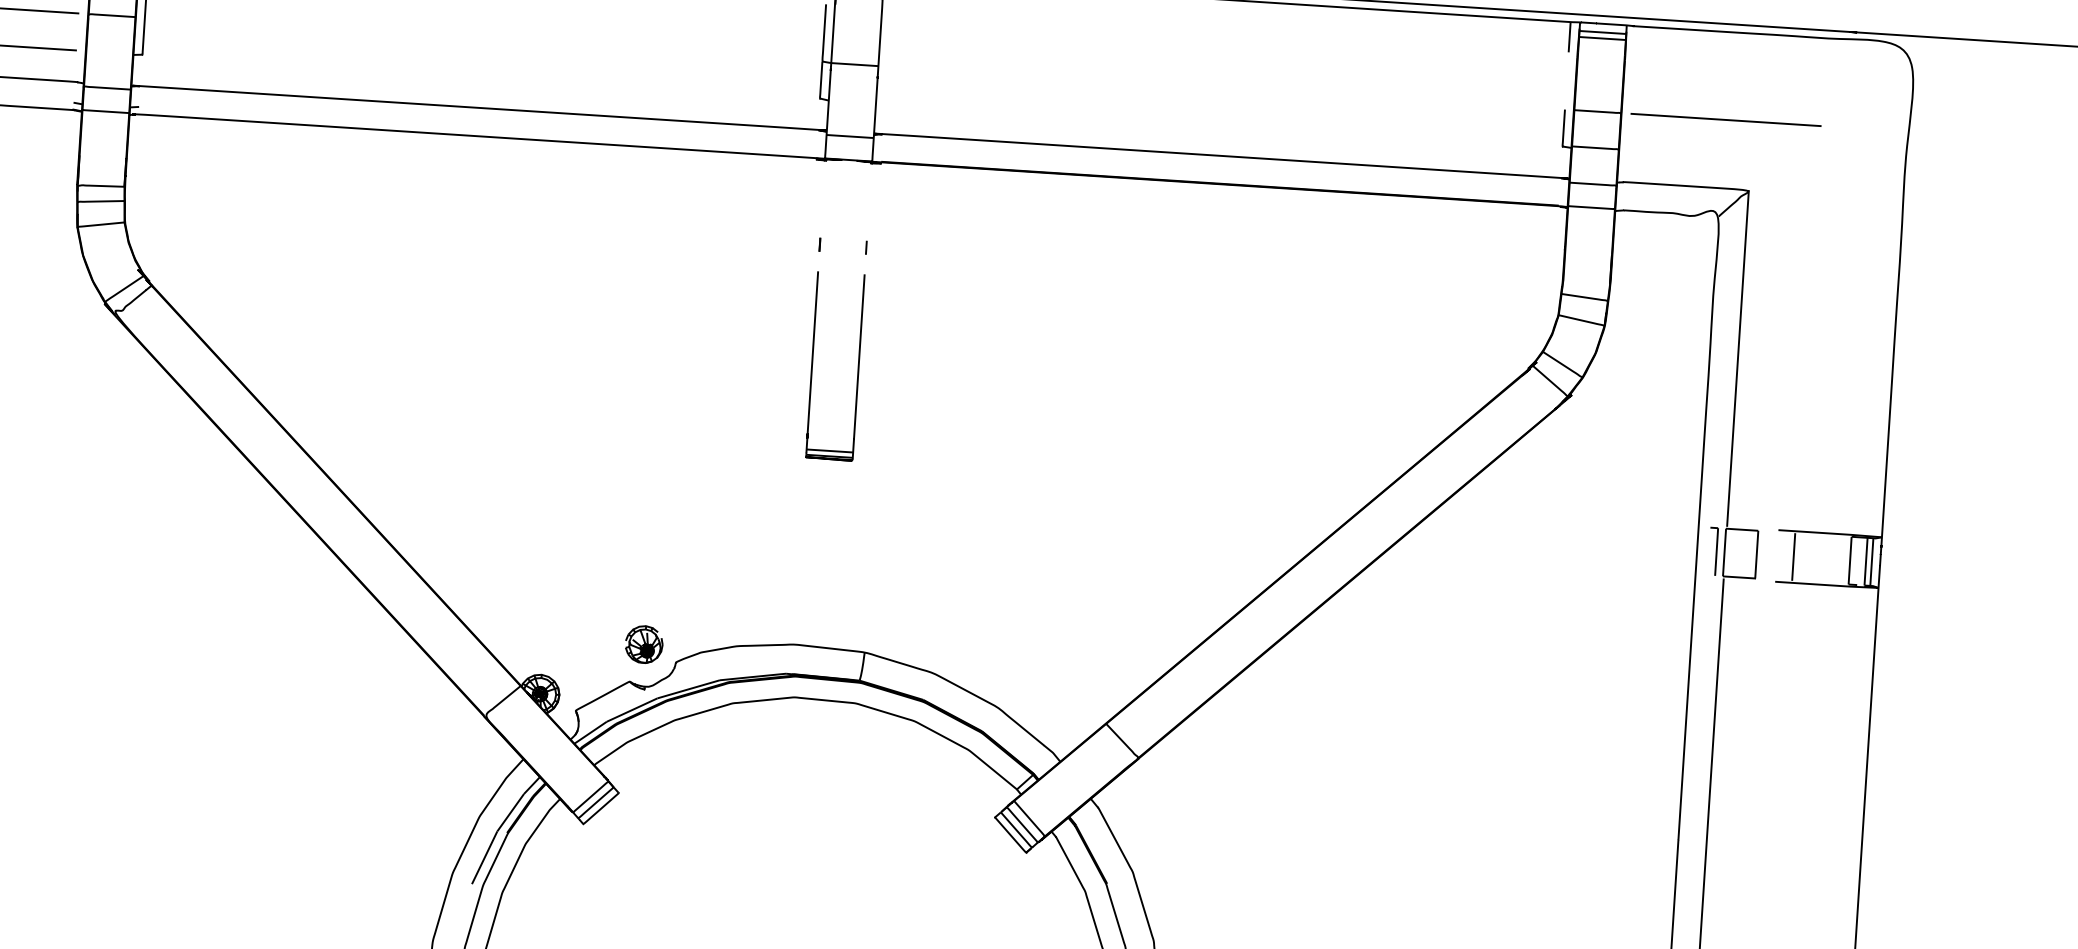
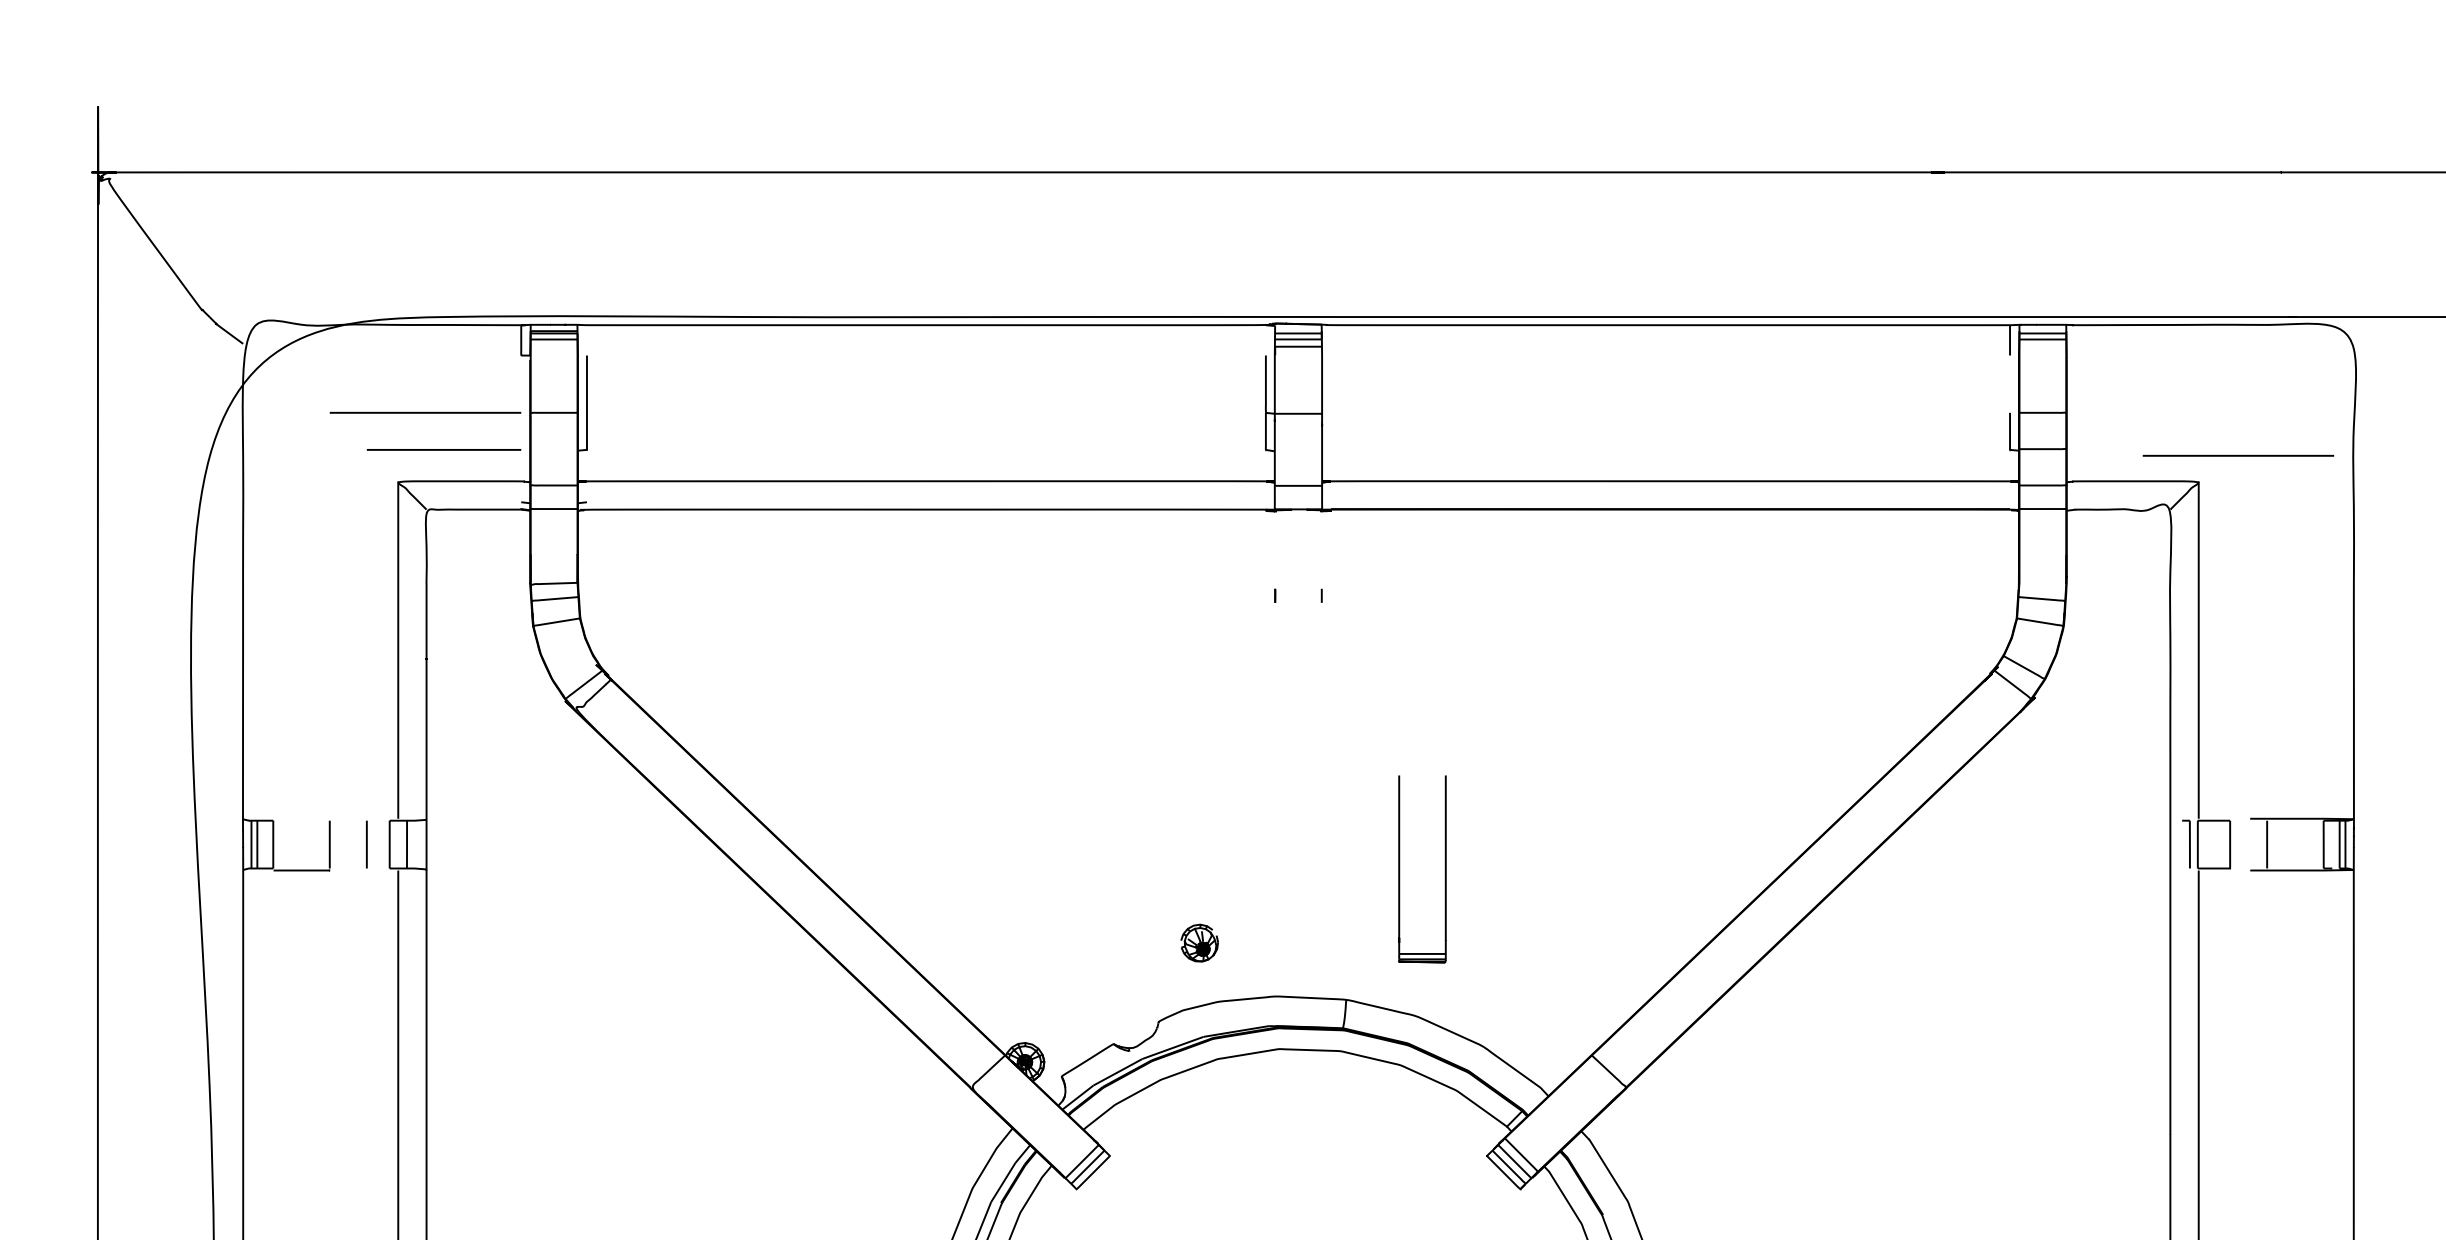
line: (1726, 119) -> (2238, 455), moved
part: (813, 365) -> (1400, 869), moved
part: (644, 643) -> (1199, 942), moved

